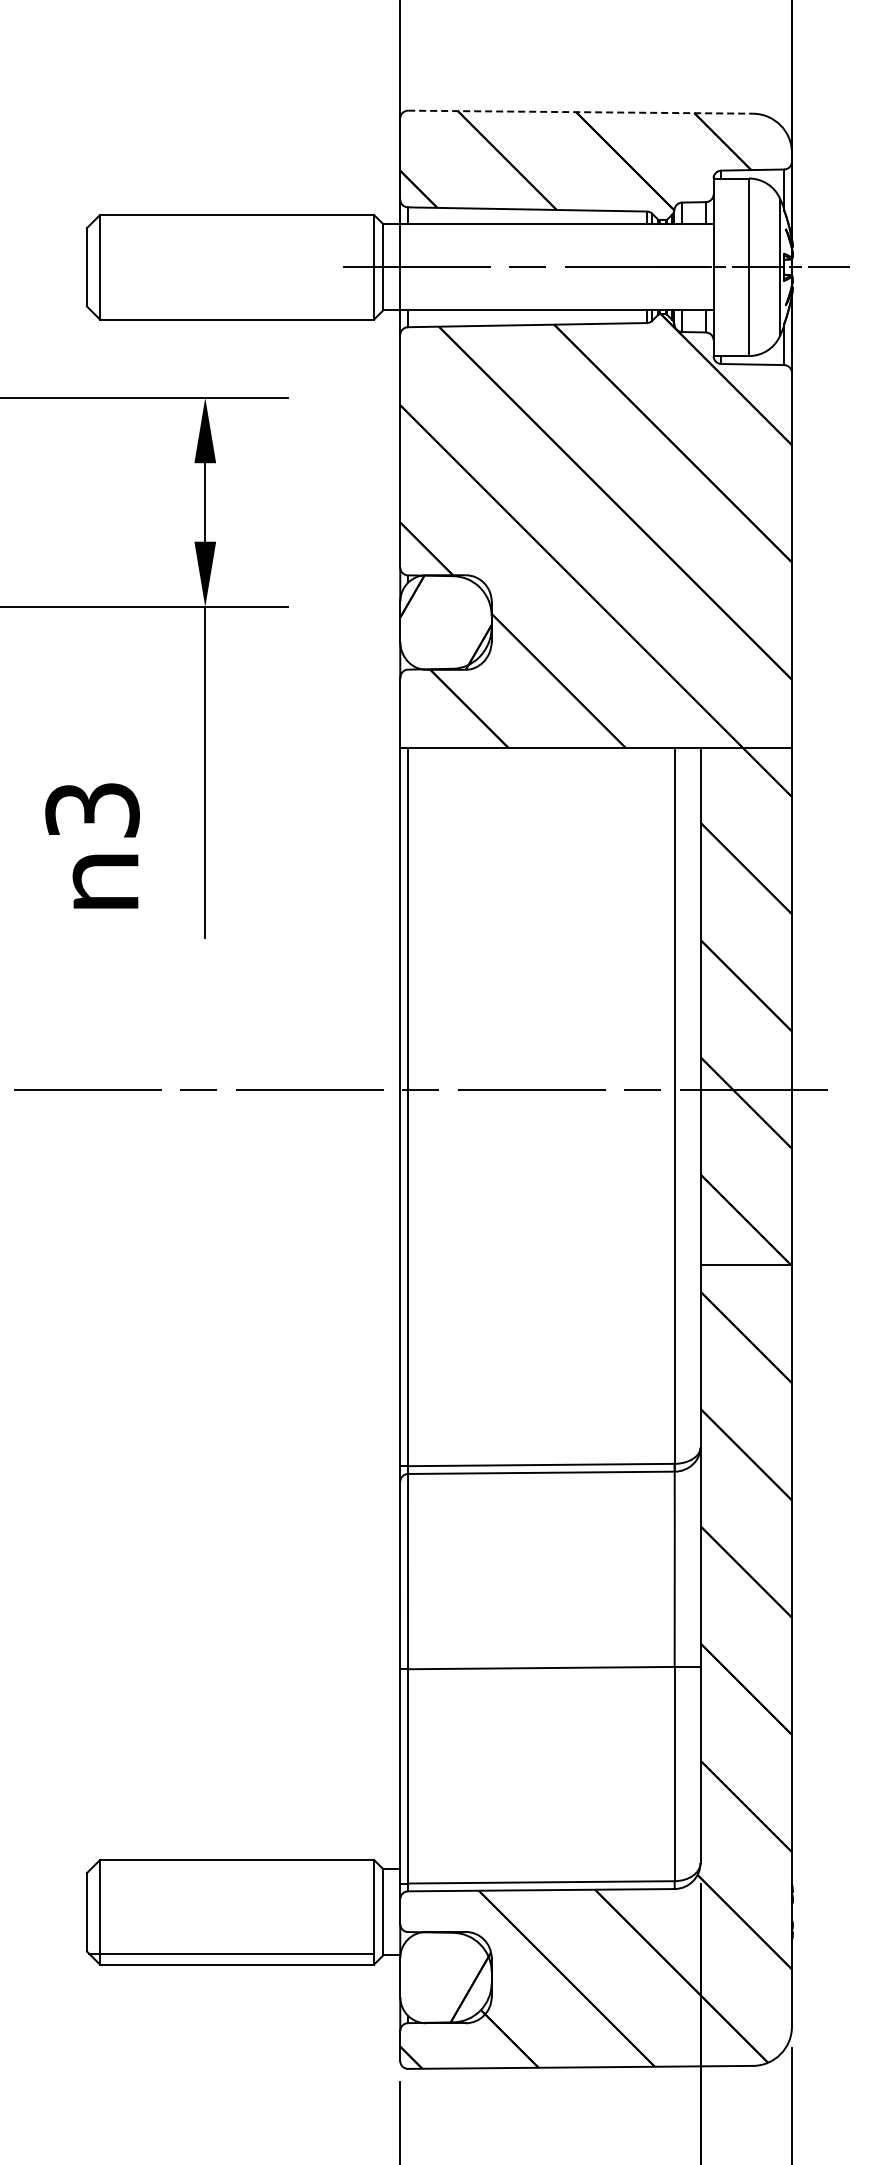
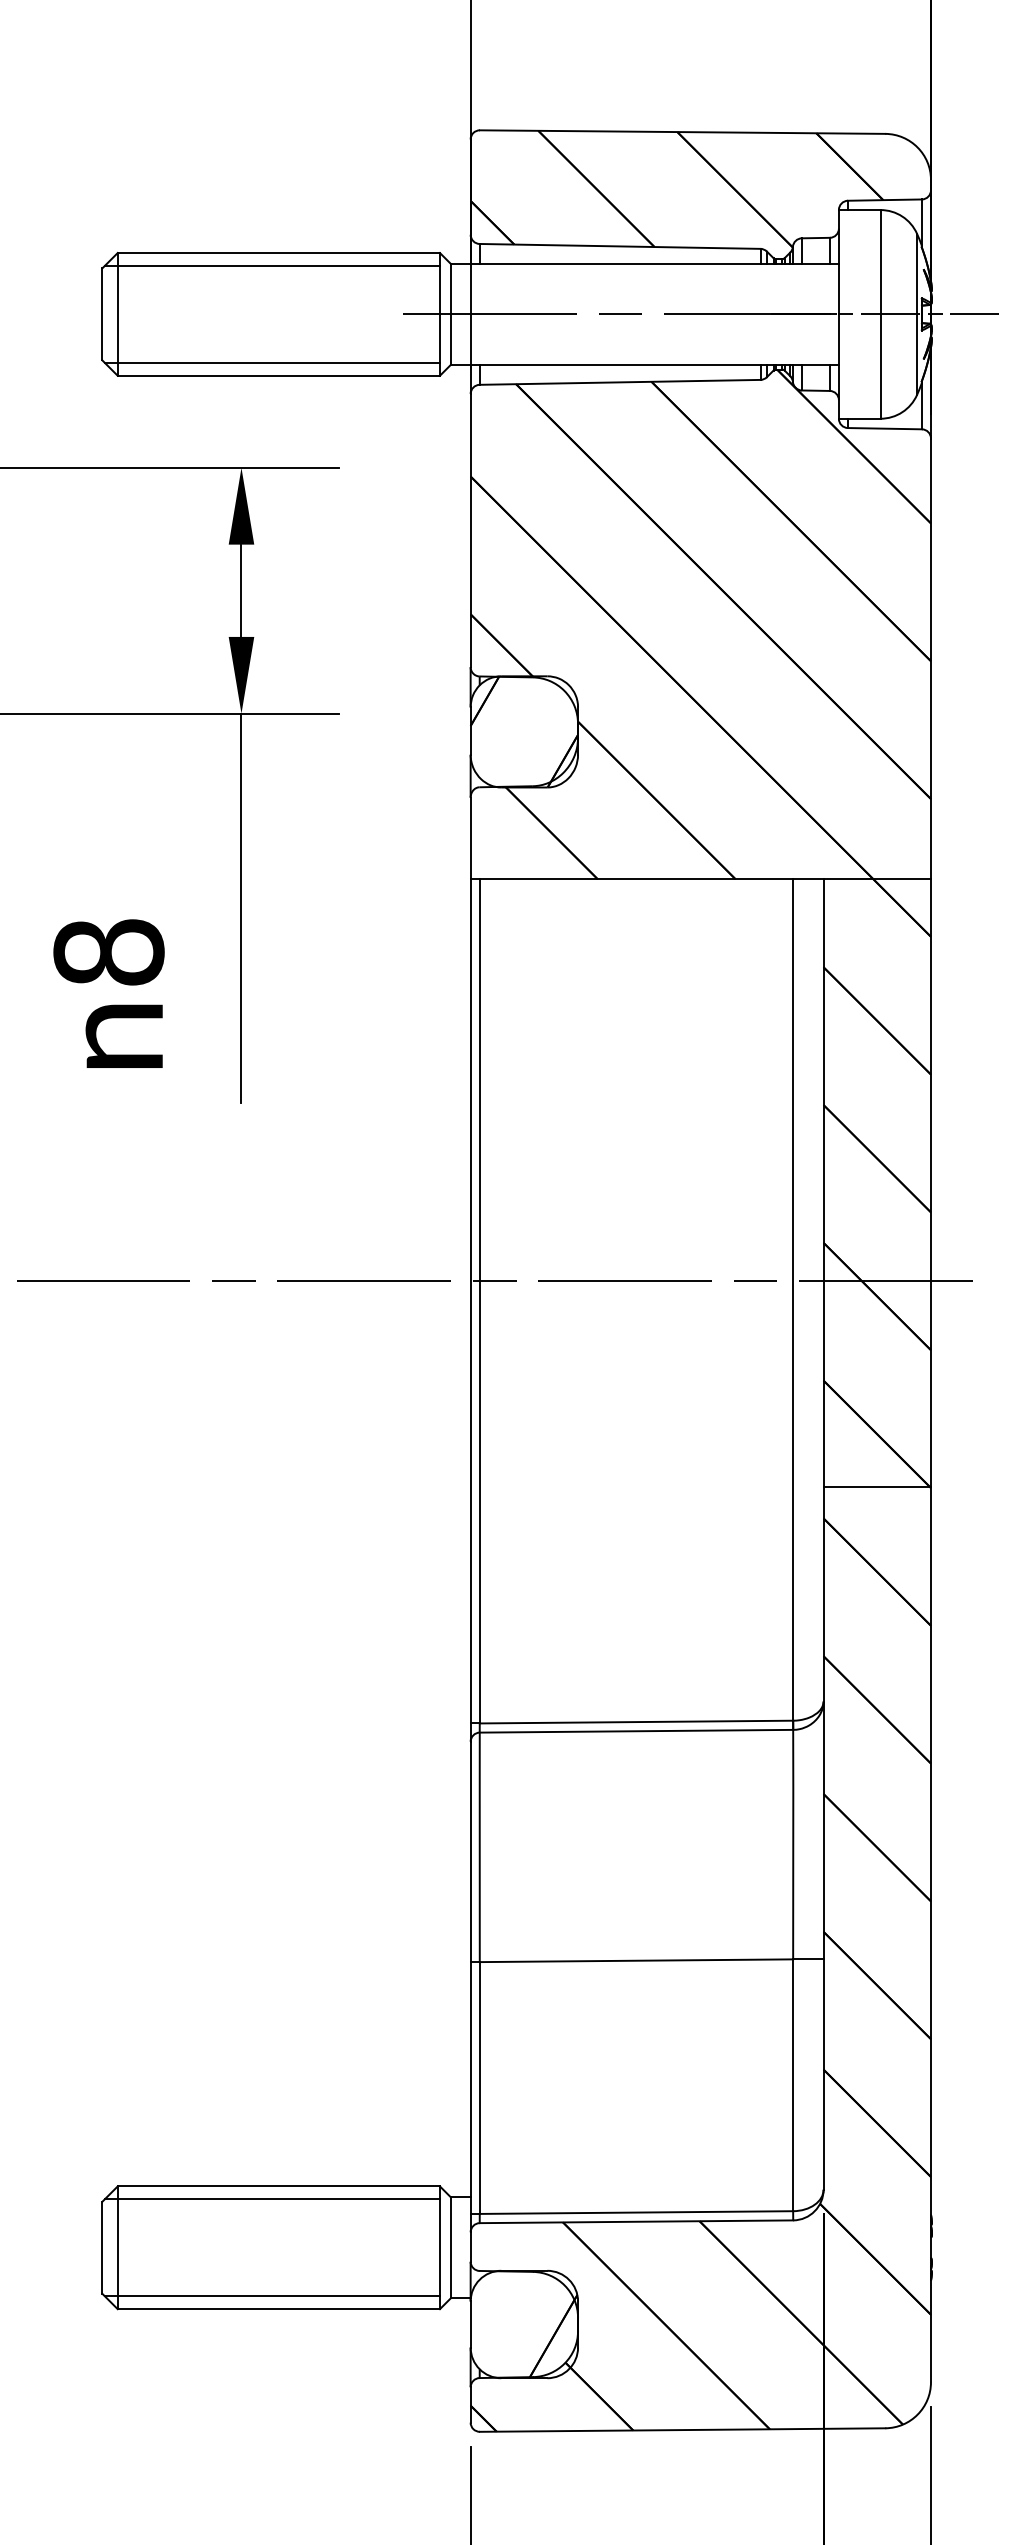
line: (581, 112) -> (683, 132), dashed -> solid
line: (231, 226) -> (272, 266), added
line: (231, 308) -> (272, 362), added
text: (92, 810) -> (108, 952), 3 -> 8
line: (231, 1871) -> (272, 2199), added

